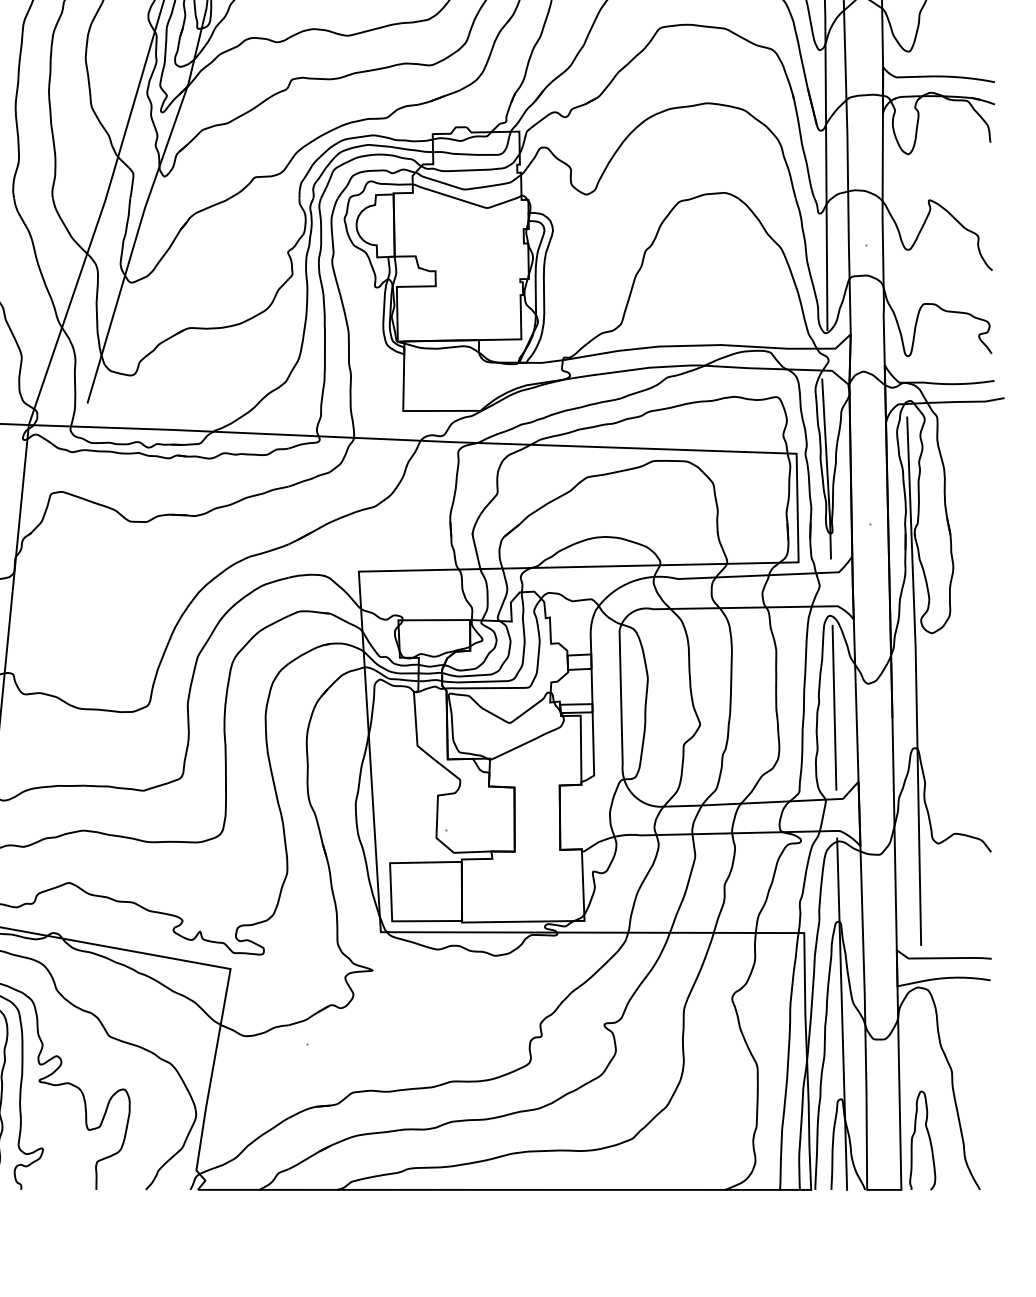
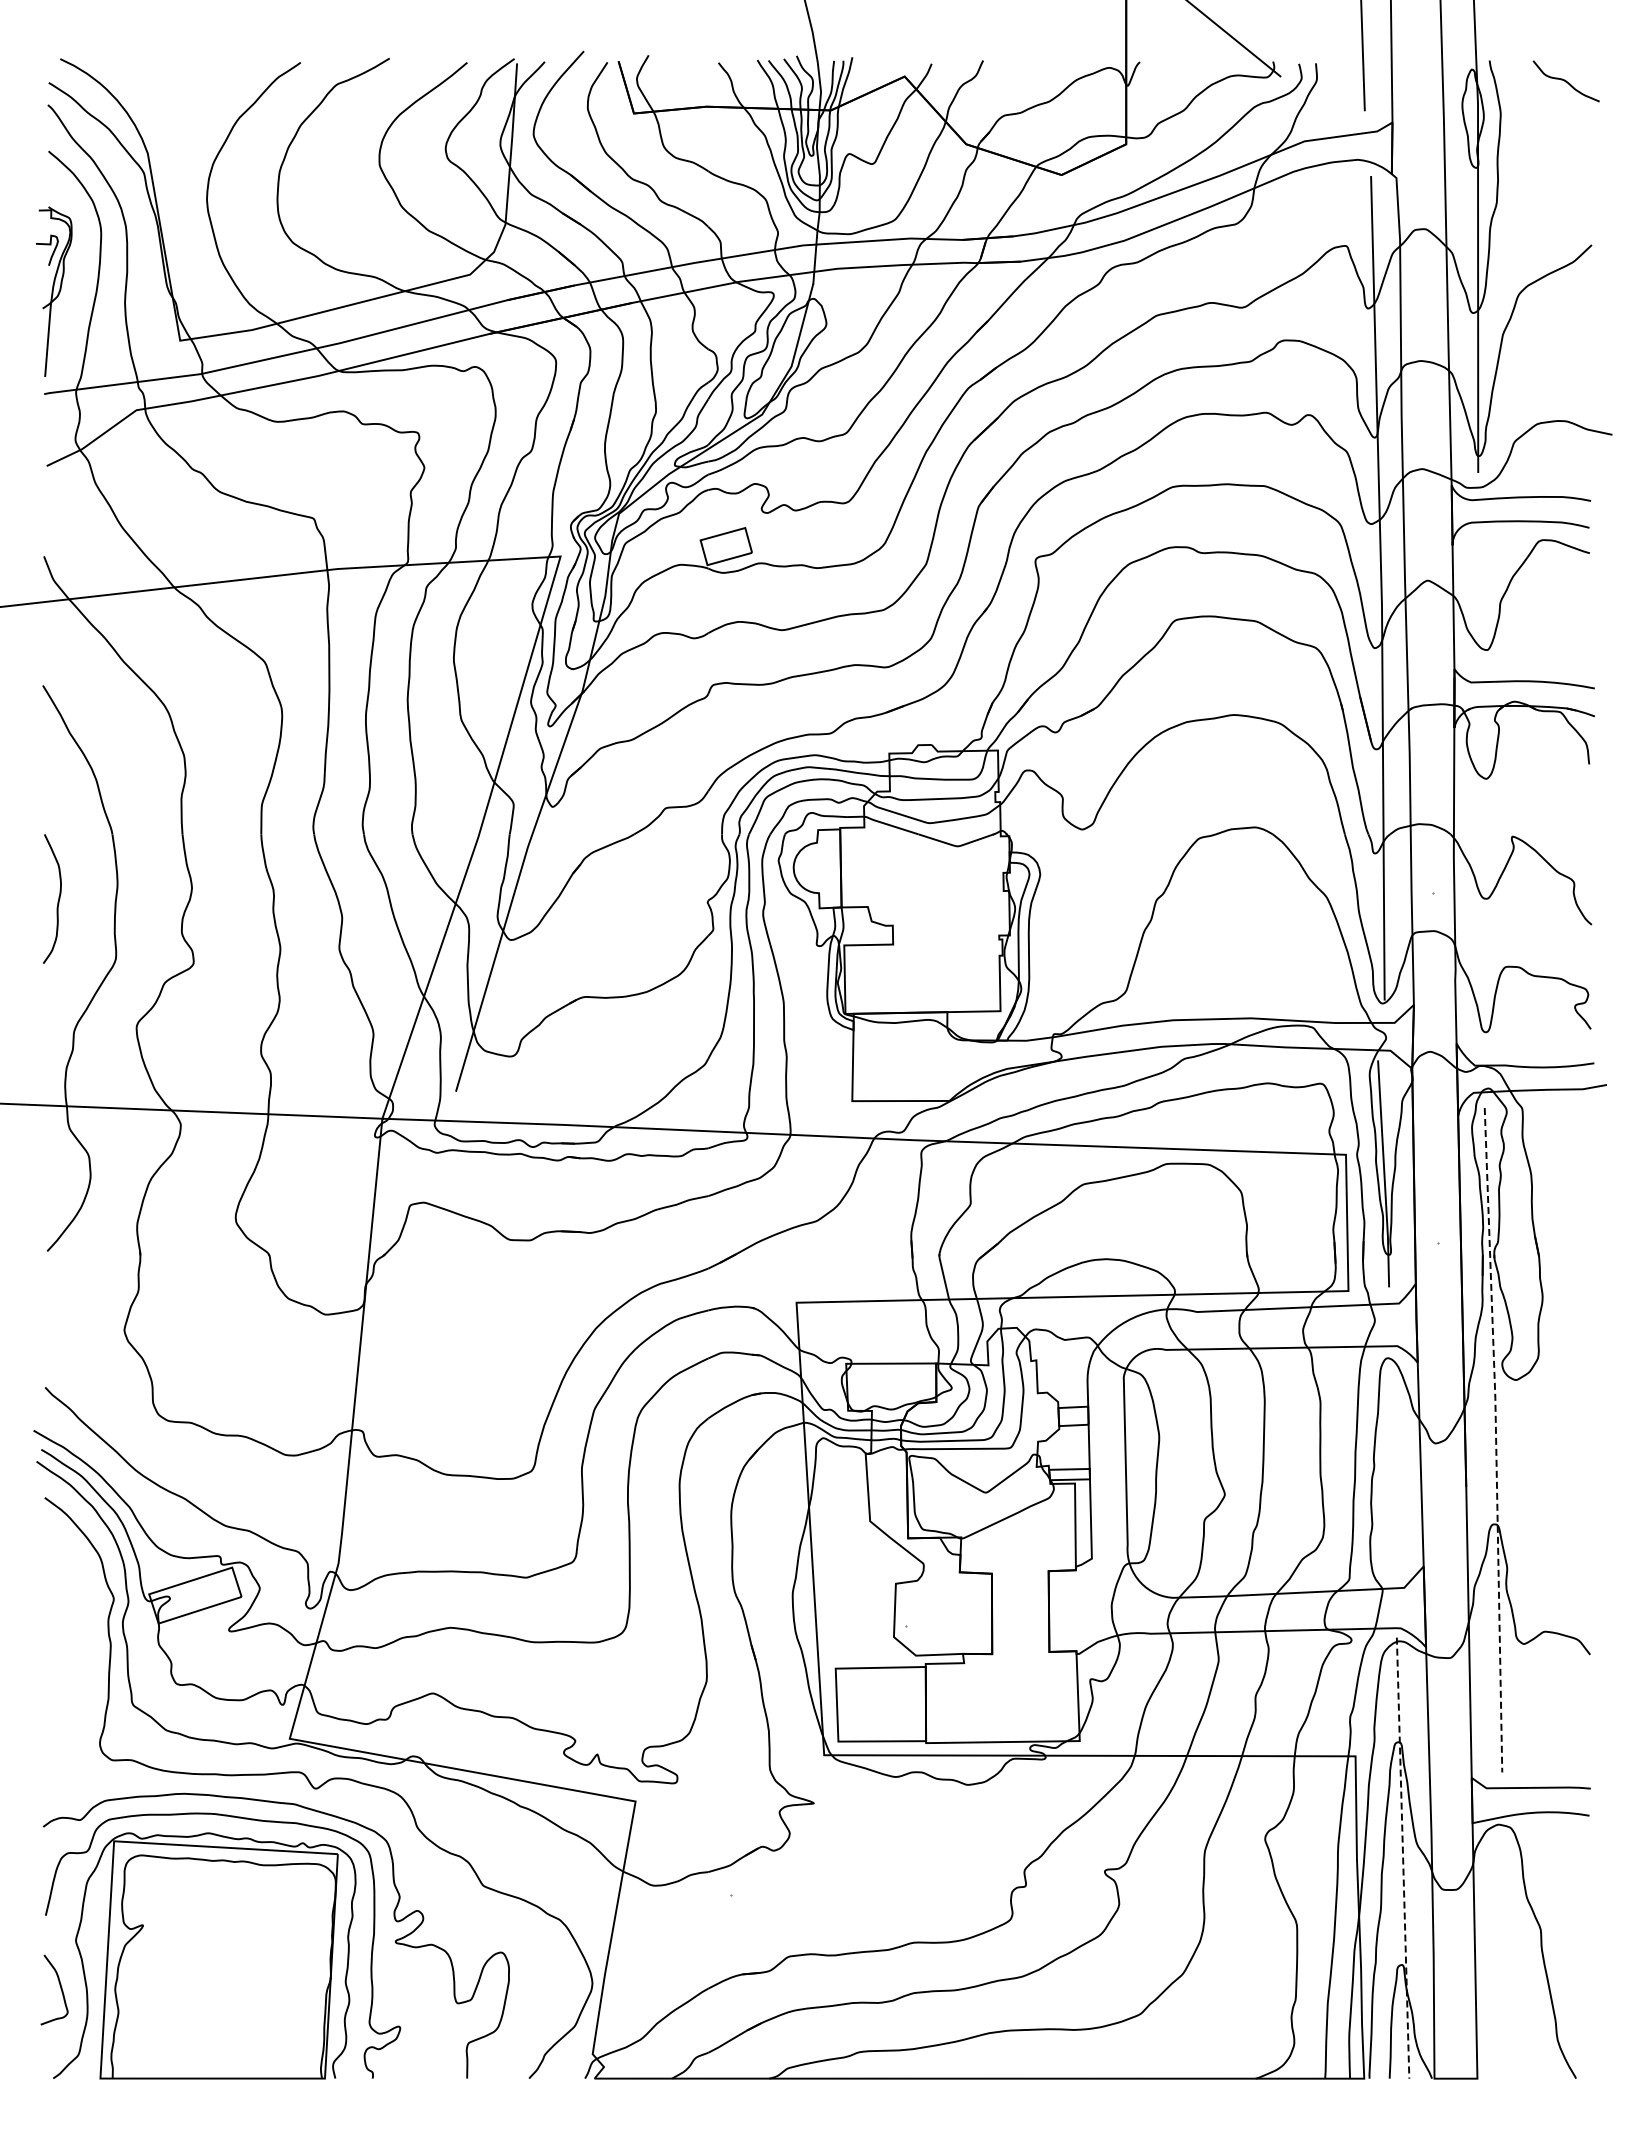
line: (916, 681) -> (1496, 1440), solid -> dashed
line: (834, 707) -> (1393, 1473), removed
line: (842, 1014) -> (1403, 1858), solid -> dashed
curve: (928, 1137) -> (1511, 2012), removed

